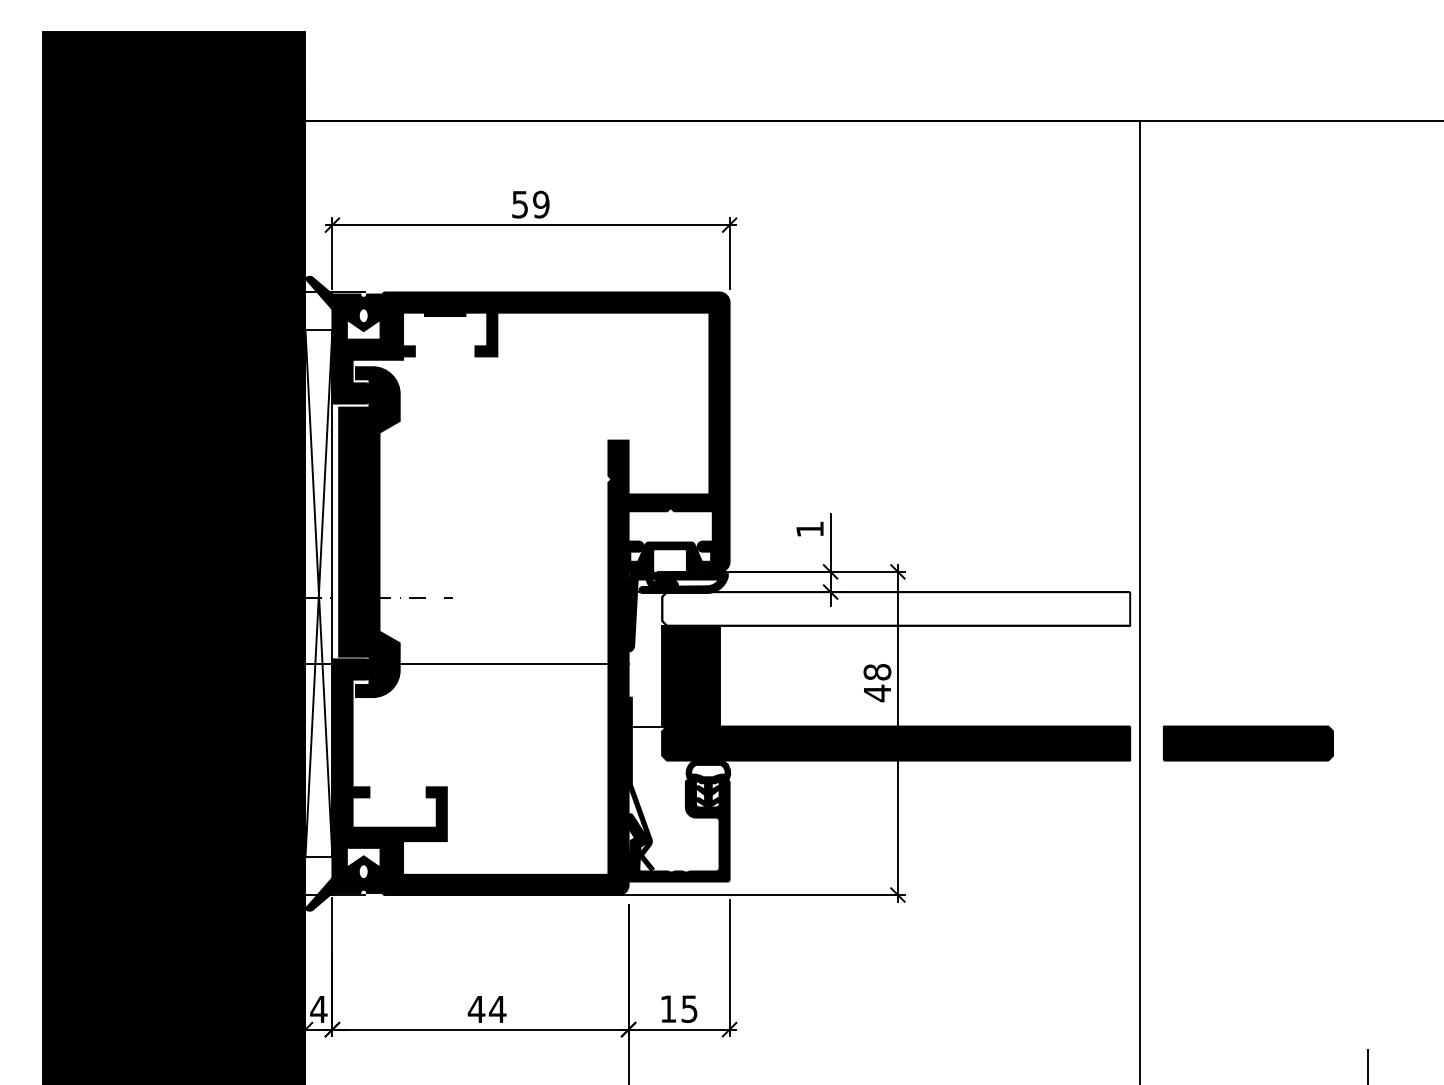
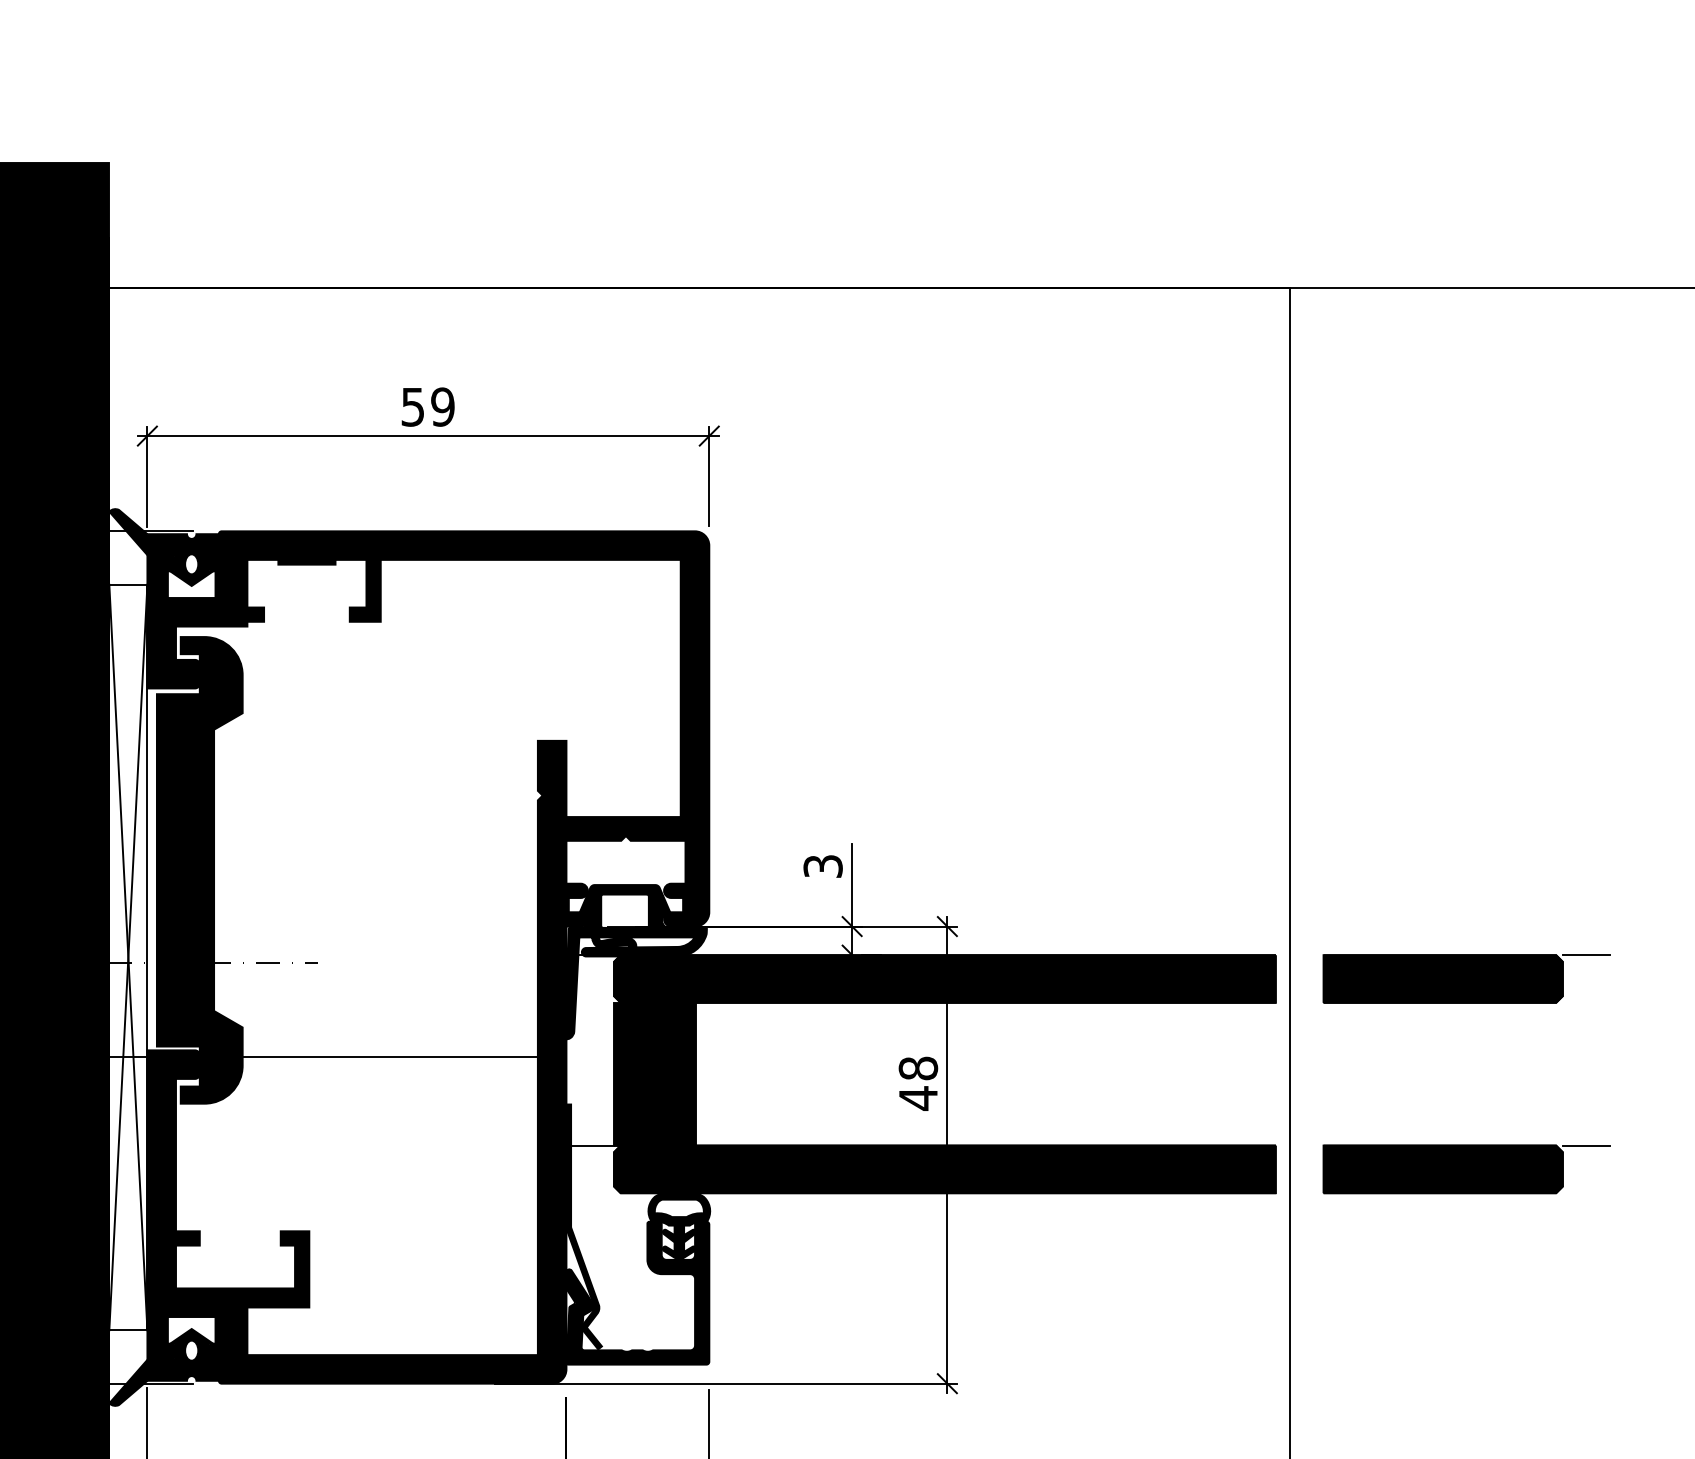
text: (809, 529) -> (822, 866), 1 -> 3
fill: (896, 608) -> (945, 978), added
part: (1265, 608) -> (1467, 978), added
line: (1349, 726) -> (1586, 1145), added

